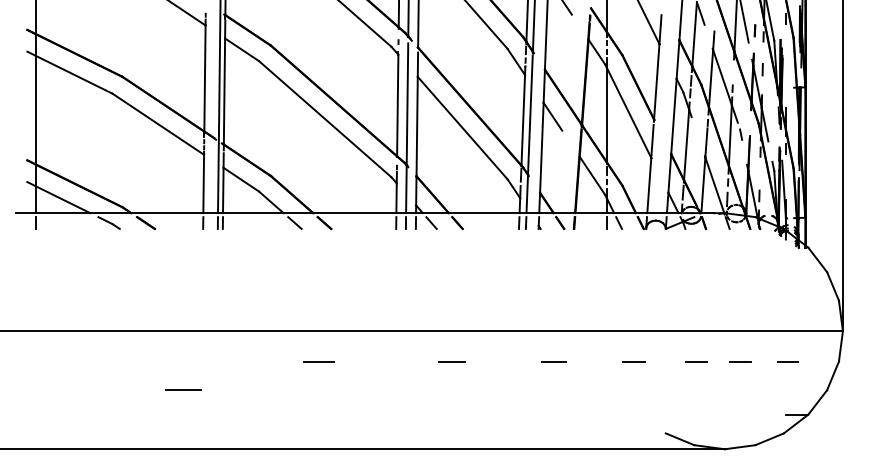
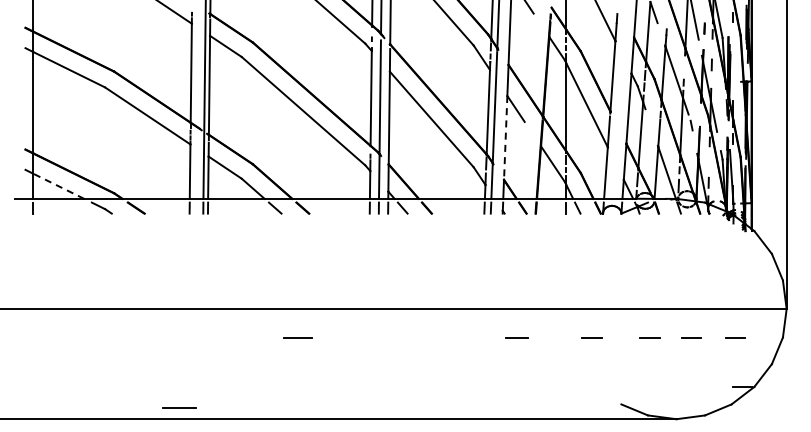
line: (541, 147) -> (505, 137), solid -> dashed
line: (62, 199) -> (58, 186), solid -> dashed
line: (451, 361) -> (421, 337), removed
line: (183, 389) -> (179, 407), moved

